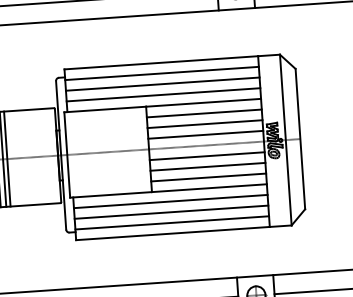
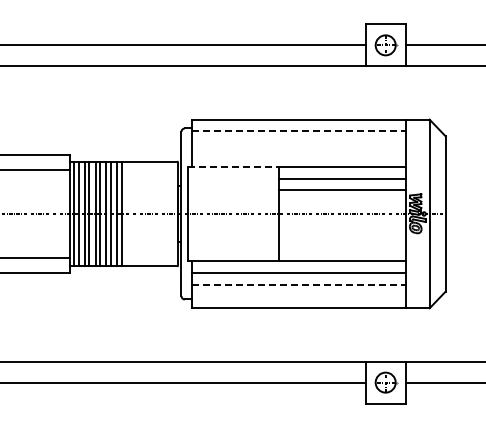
line: (161, 73) -> (298, 131), solid -> dashed
line: (162, 84) -> (298, 143), removed
line: (163, 95) -> (298, 155), removed
line: (105, 109) -> (233, 166), solid -> dashed
line: (205, 135) -> (341, 202), removed
line: (206, 155) -> (341, 225), removed
line: (207, 166) -> (341, 237), removed
line: (208, 177) -> (341, 249), removed
line: (171, 211) -> (298, 284), solid -> dashed
line: (172, 222) -> (298, 296), removed

